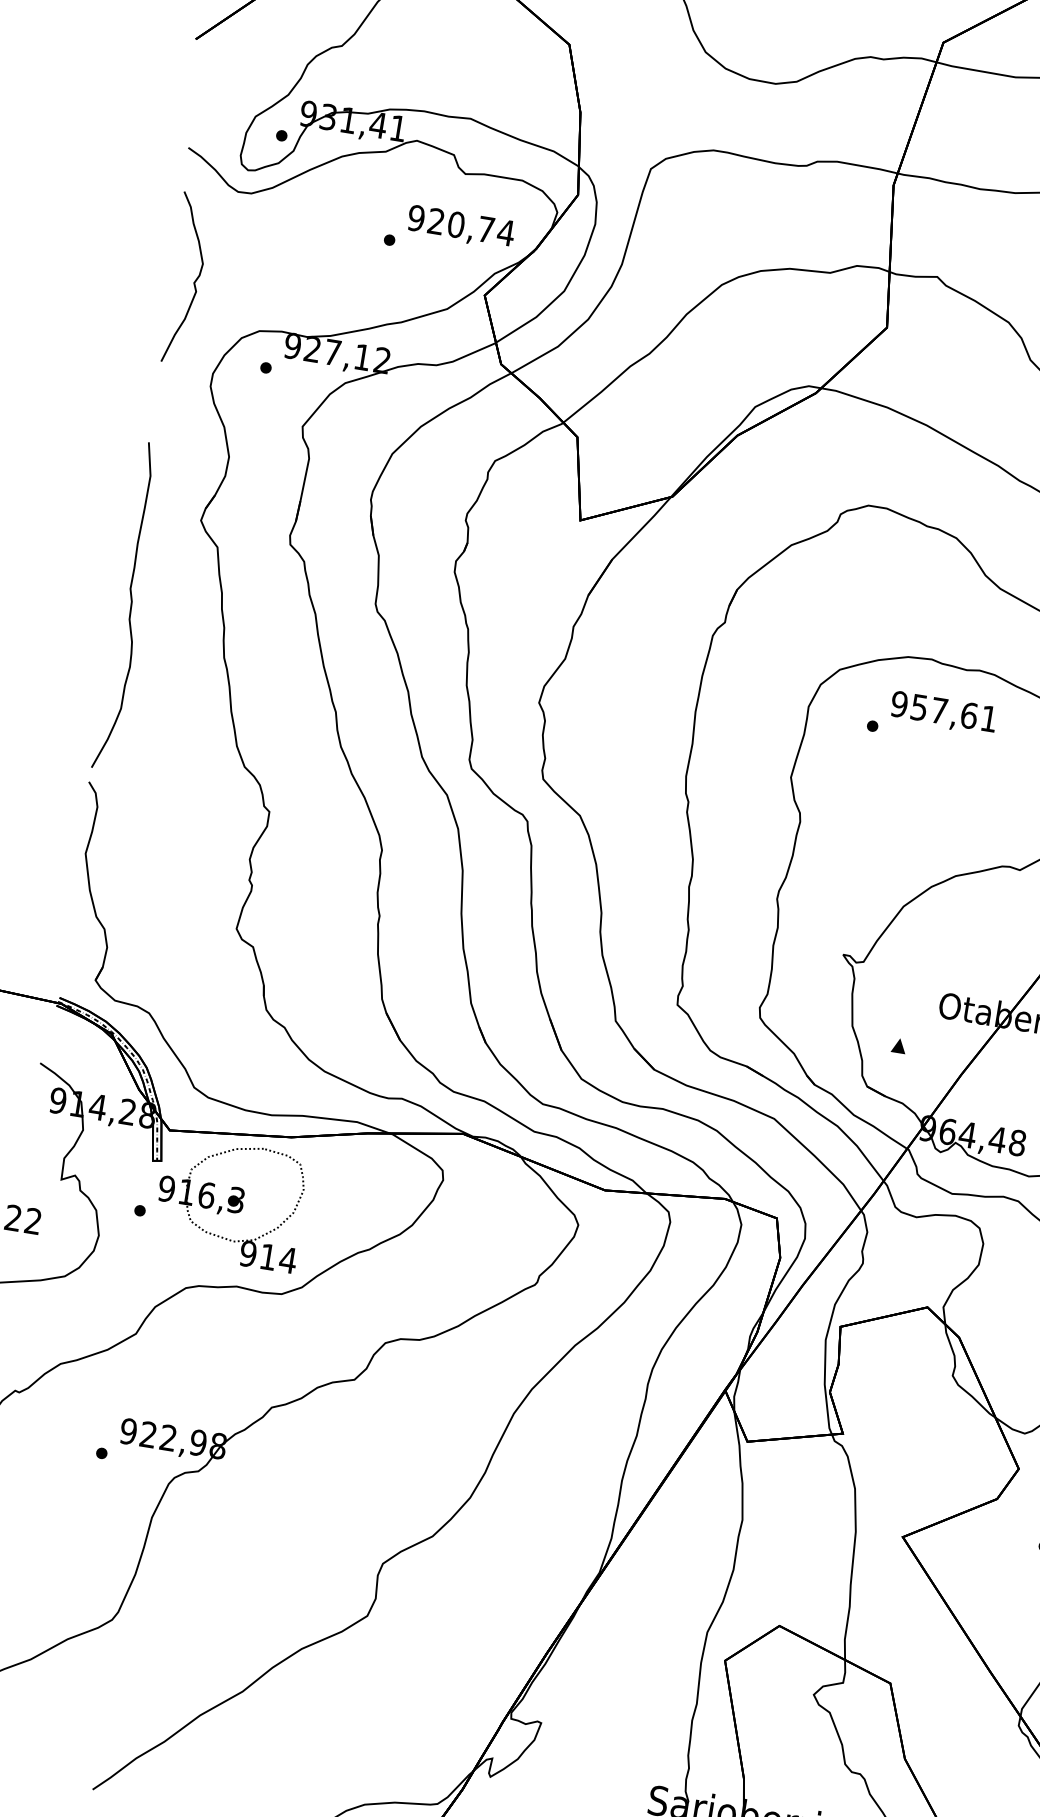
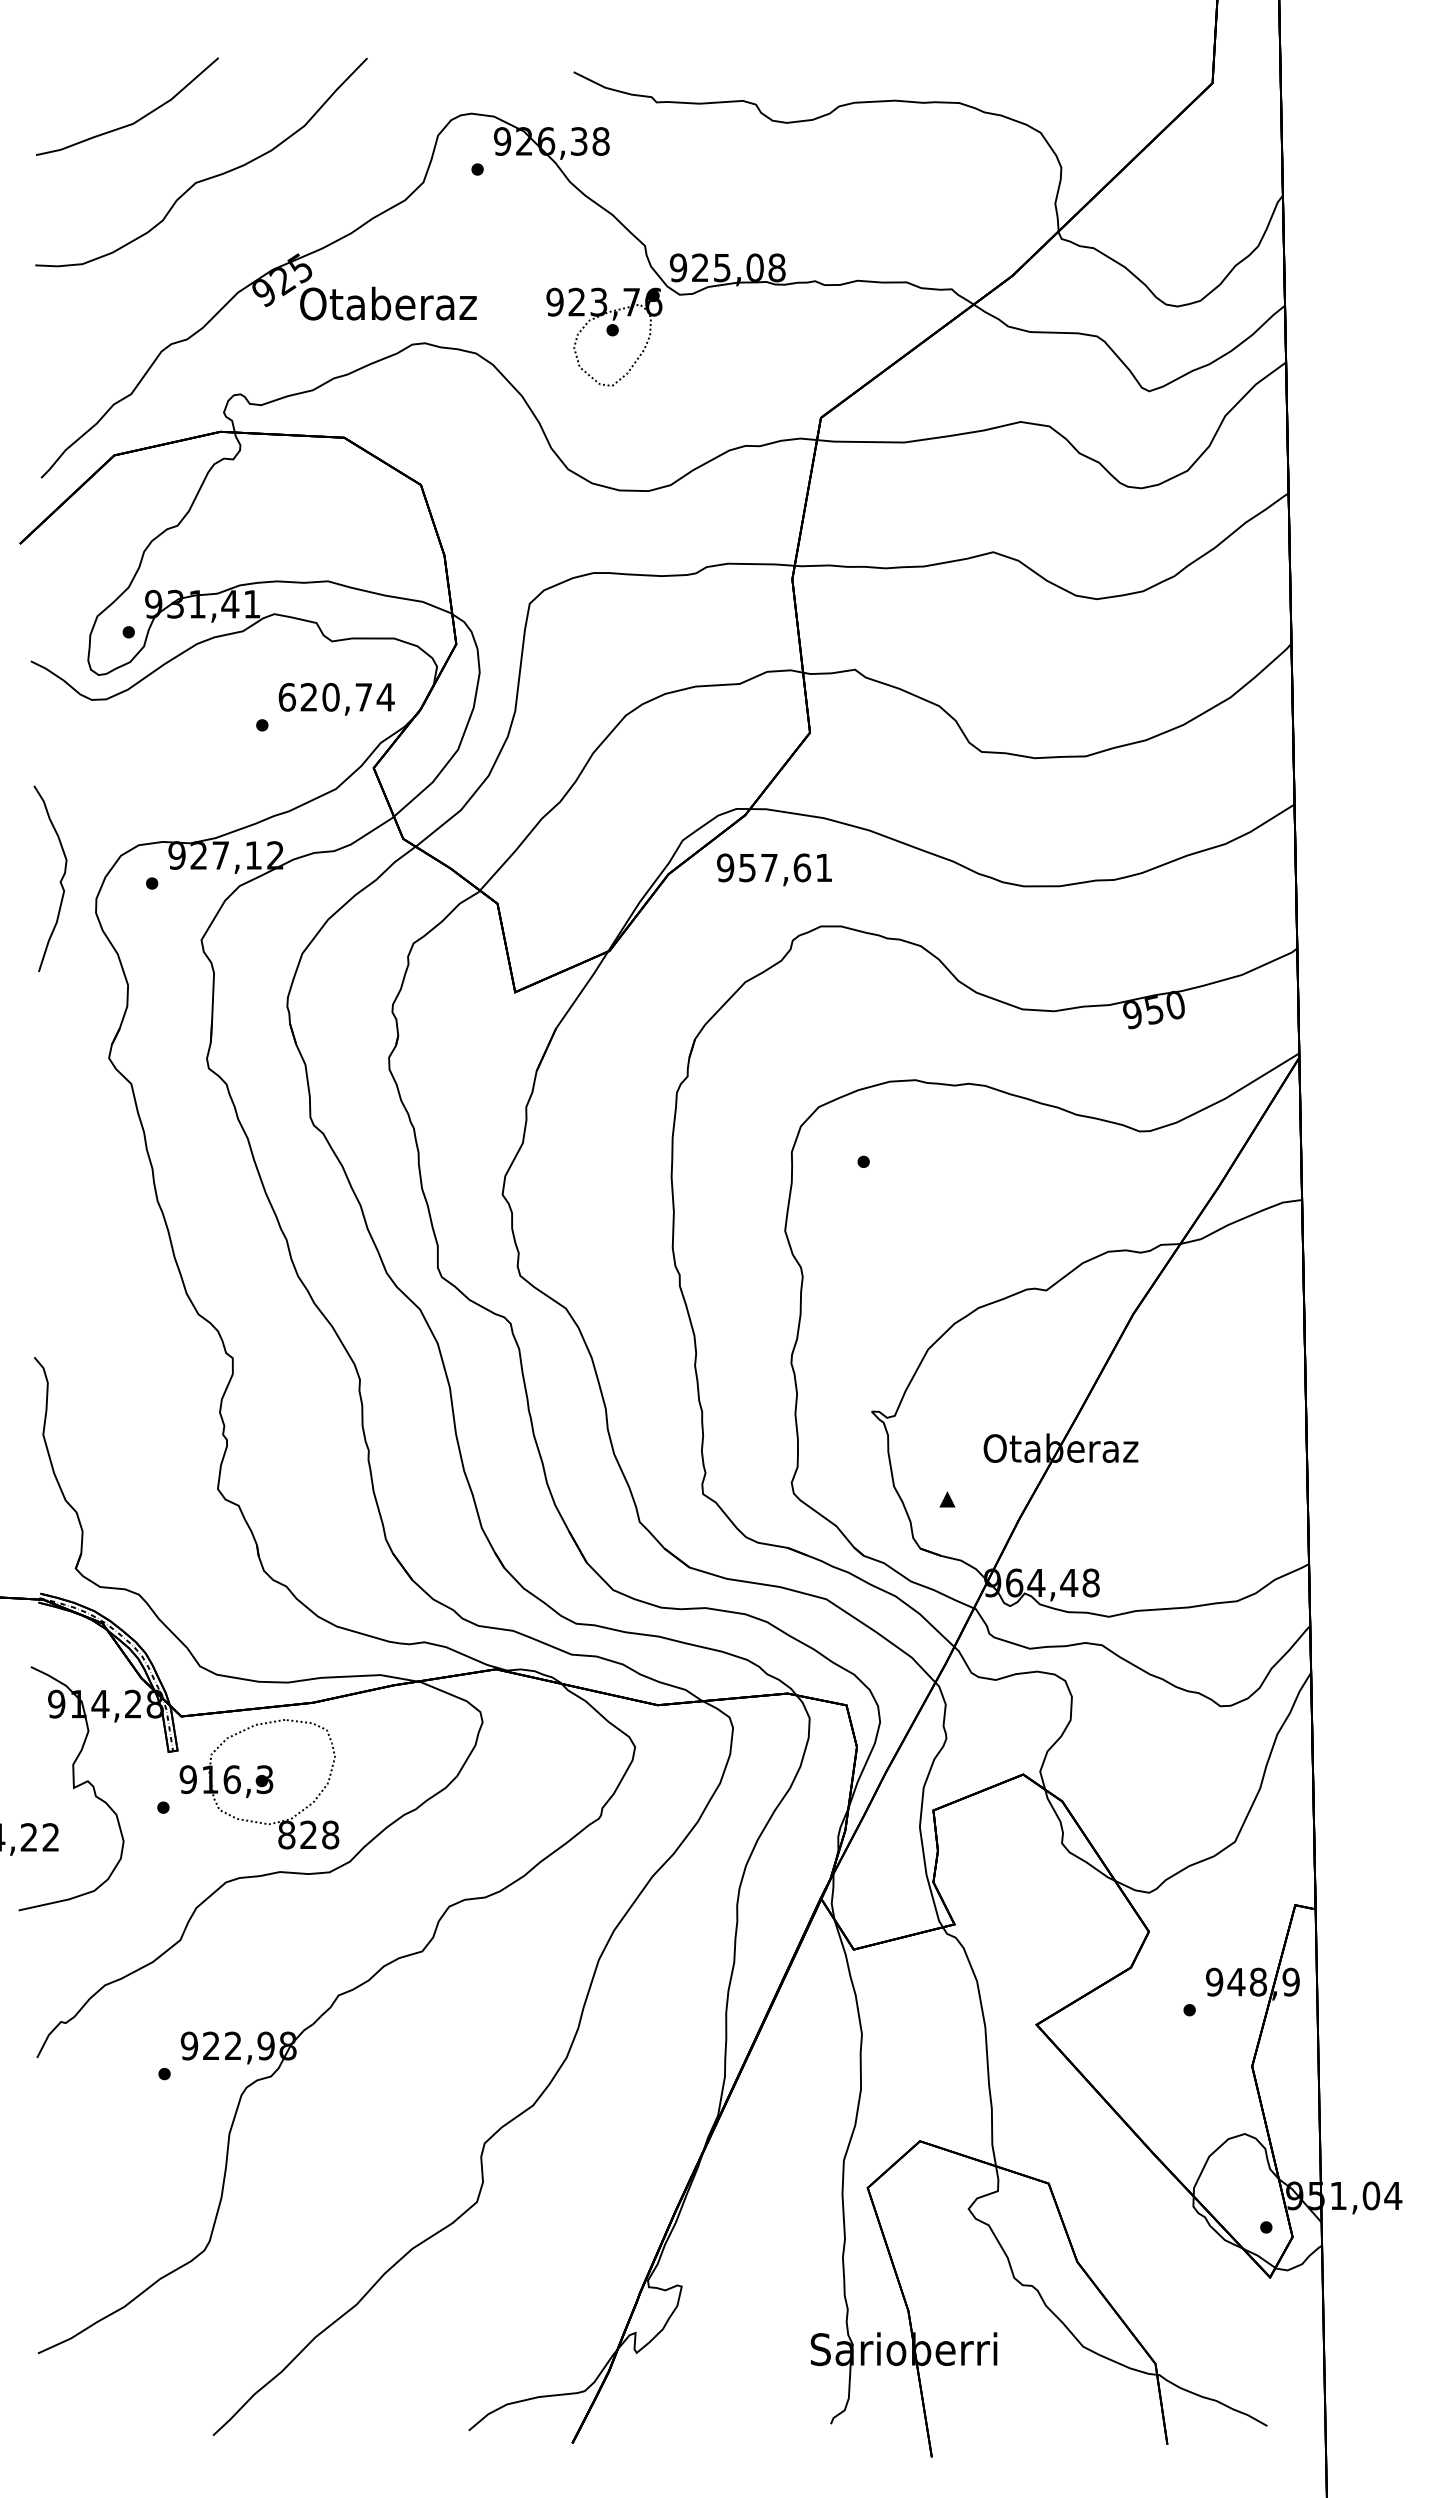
text: (416, 217) -> (287, 696), 920,74 -> 620,74
curve: (193, 282) -> (59, 881), moved
curve: (130, 606) -> (48, 1162), removed
text: (943, 713) -> (774, 869), moved
text: (268, 1256) -> (308, 1834), 914 -> 828

